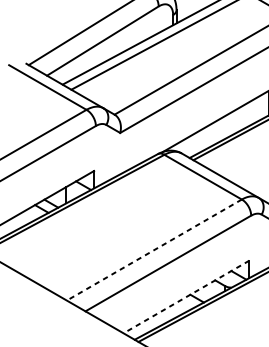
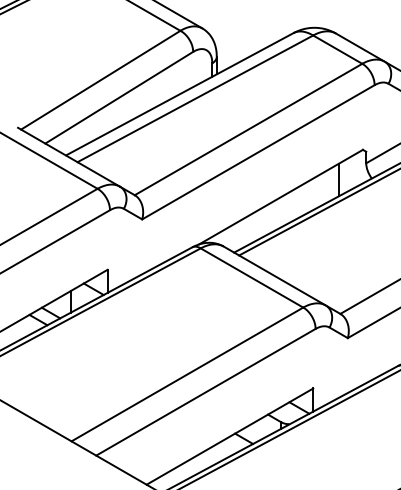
line: (154, 250) -> (187, 374), dashed -> solid
line: (186, 296) -> (229, 436), dashed -> solid

